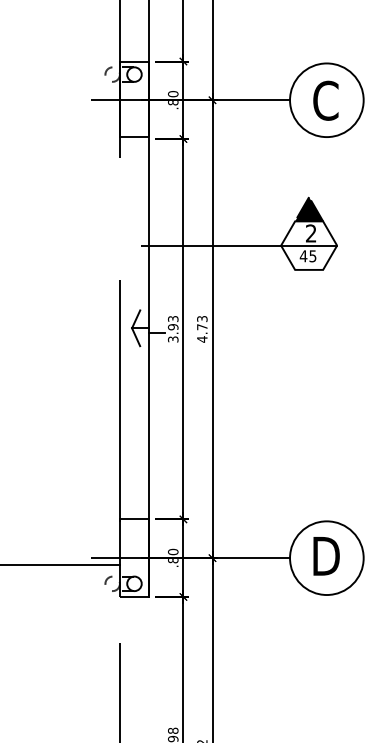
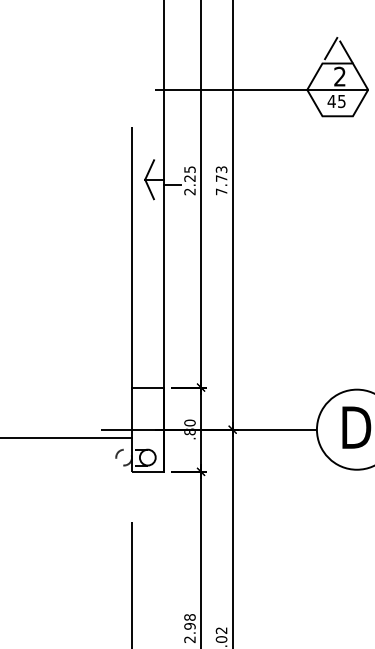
fill: (309, 209) -> (338, 50), removed
text: (172, 329) -> (189, 181), 3.93 -> 2.25
text: (202, 339) -> (221, 191), 4.73 -> 7.73

